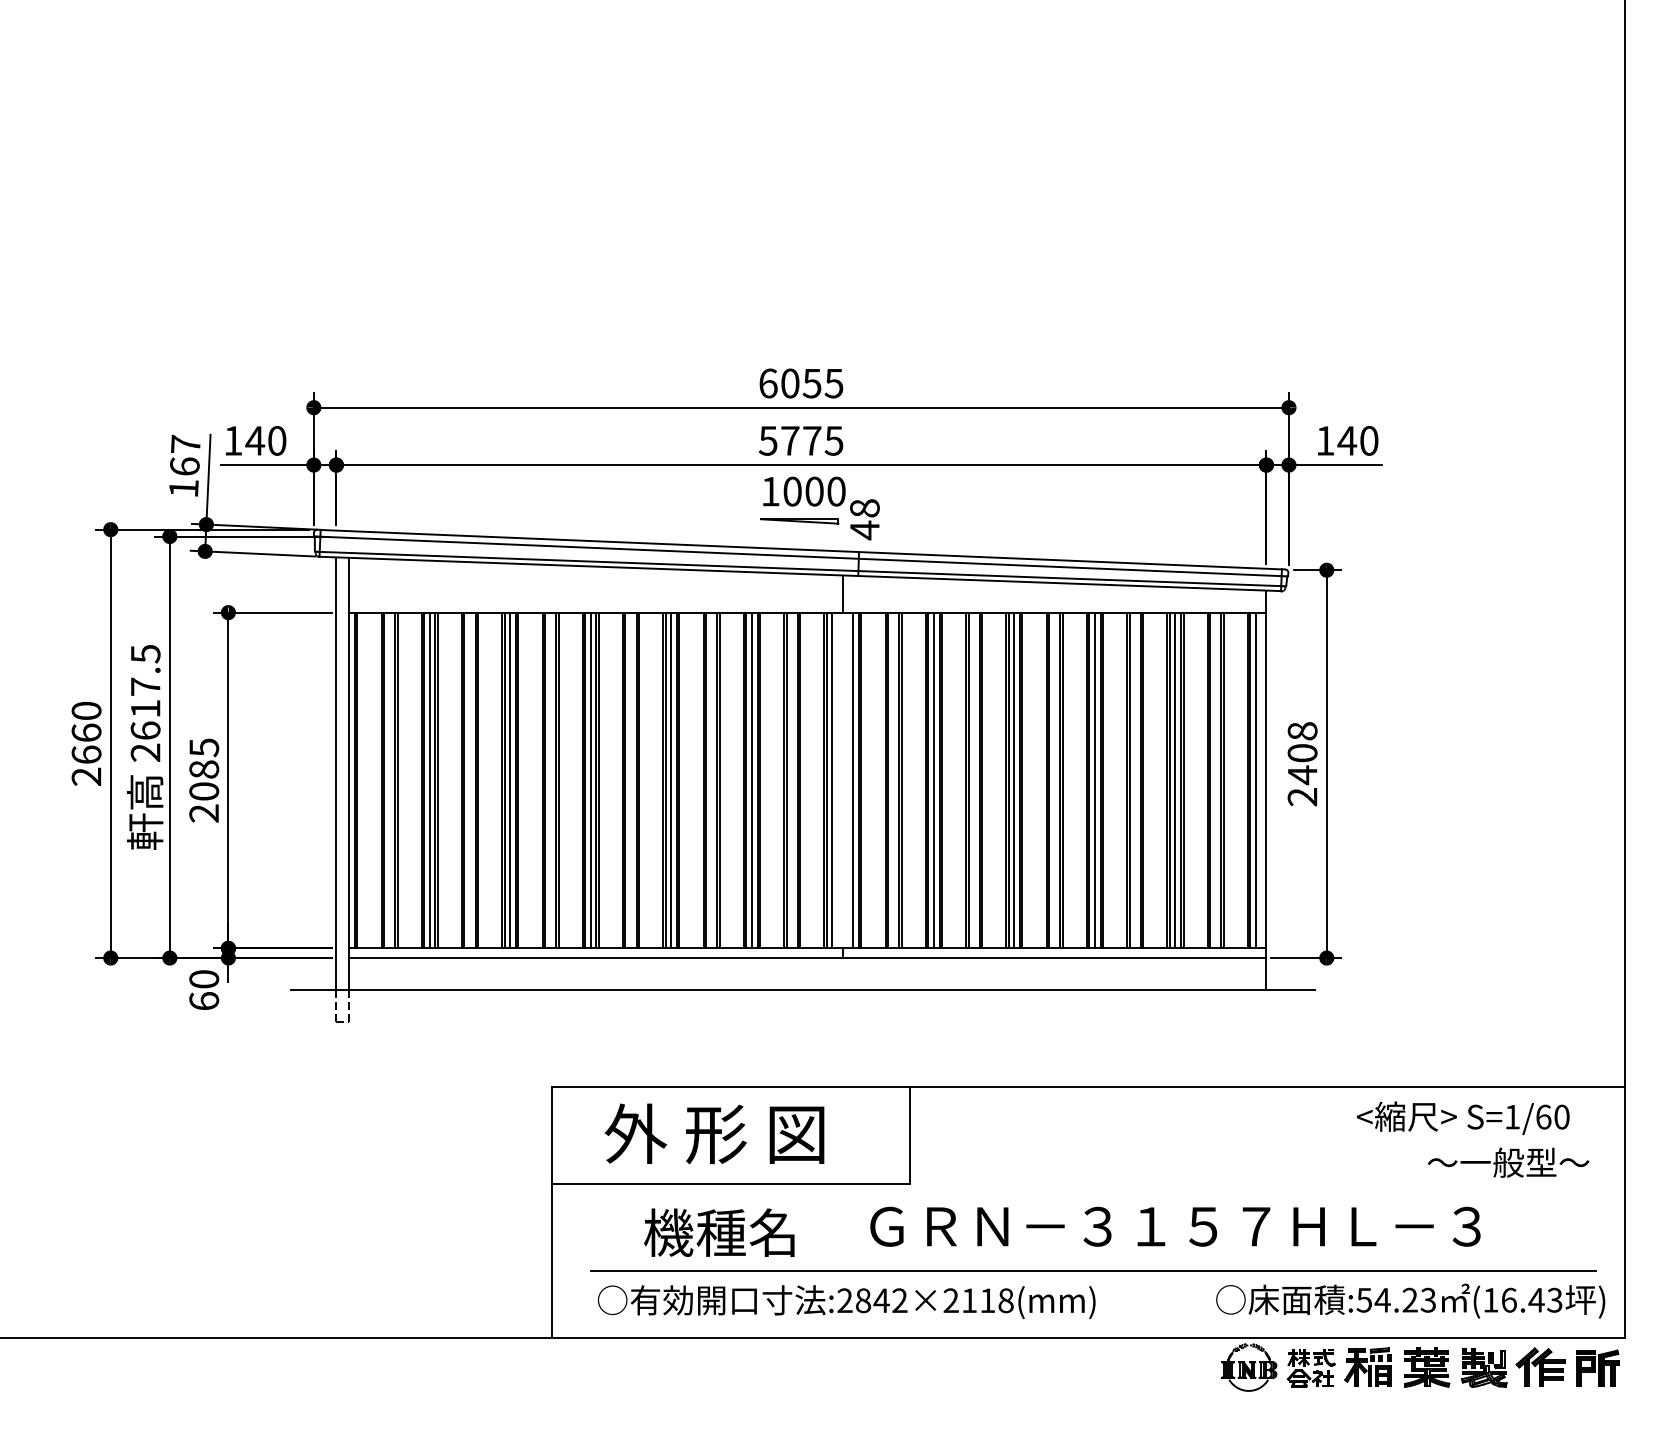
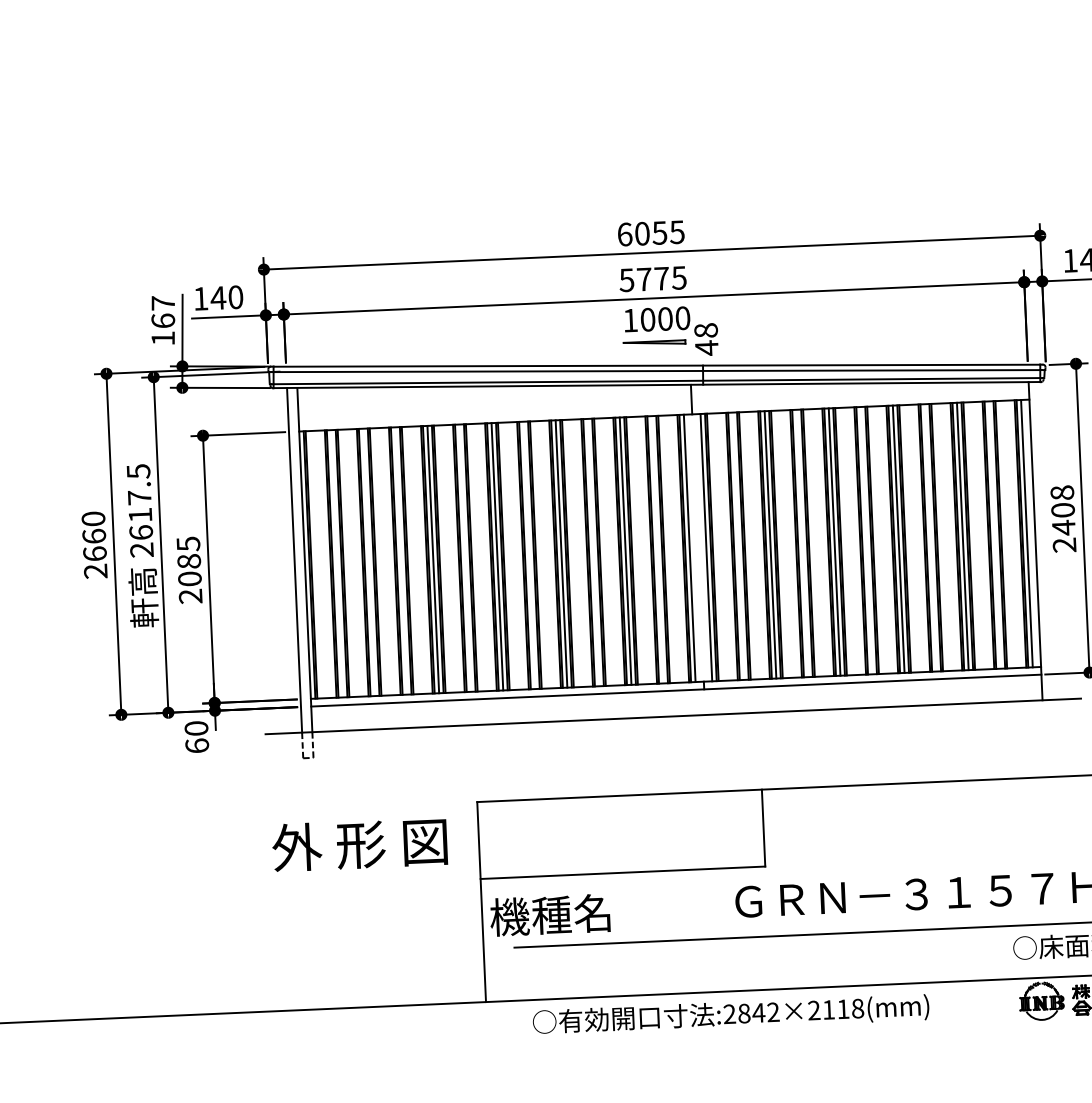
line: (429, 780) -> (368, 562), removed
text: (714, 1133) -> (359, 844), moved
text: (719, 1232) -> (550, 915), moved
text: (846, 1302) -> (730, 1015), moved

